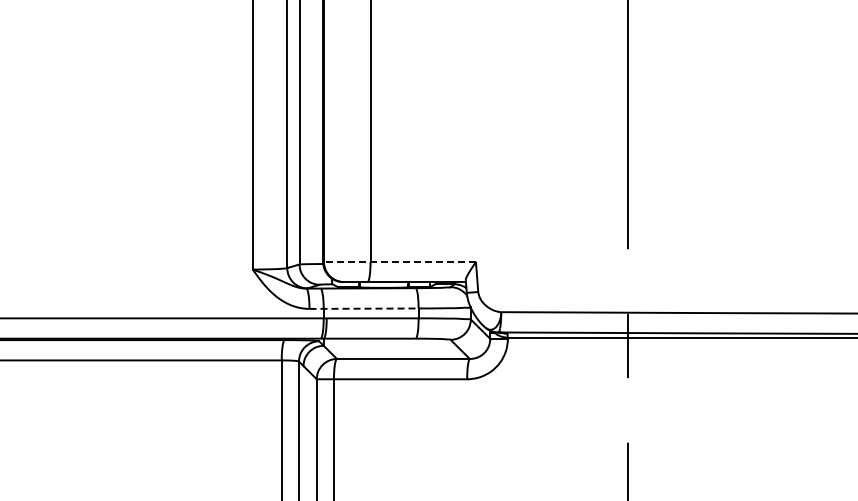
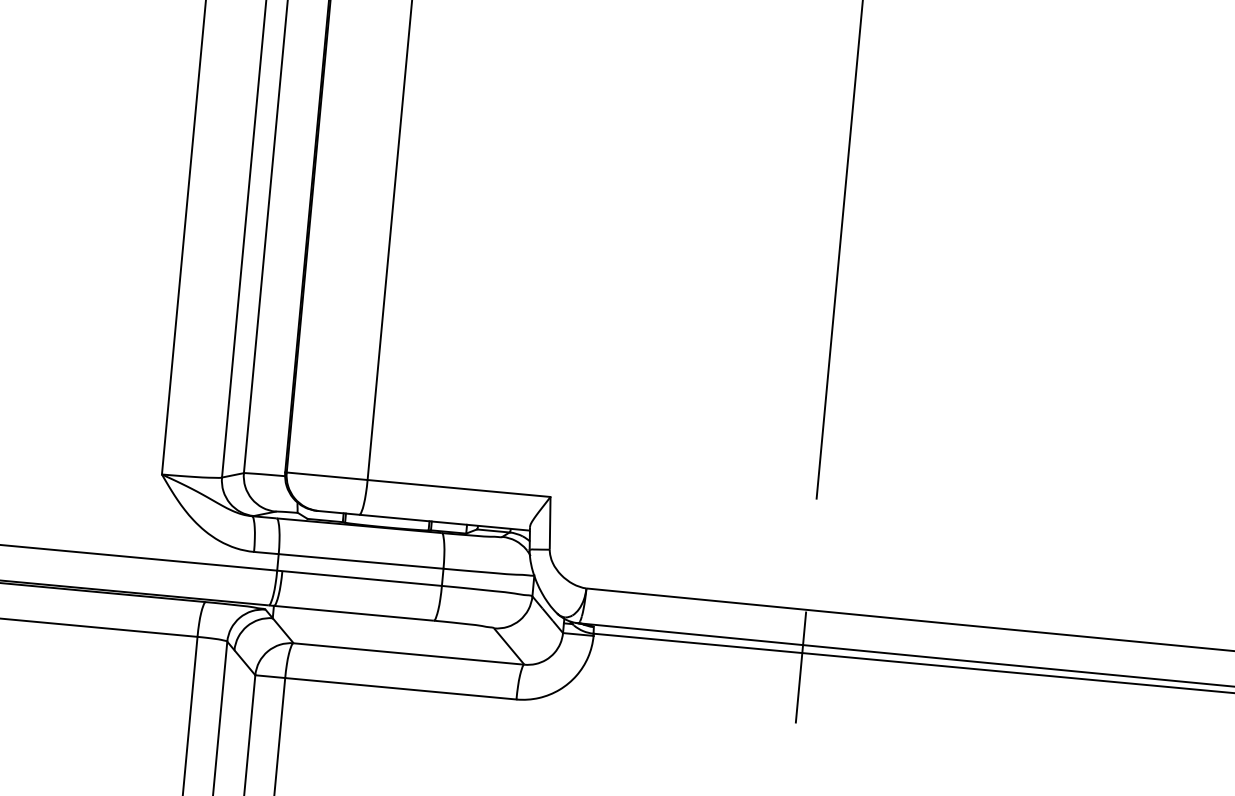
line: (399, 261) -> (417, 484), dashed -> solid
line: (364, 308) -> (349, 560), dashed -> solid

